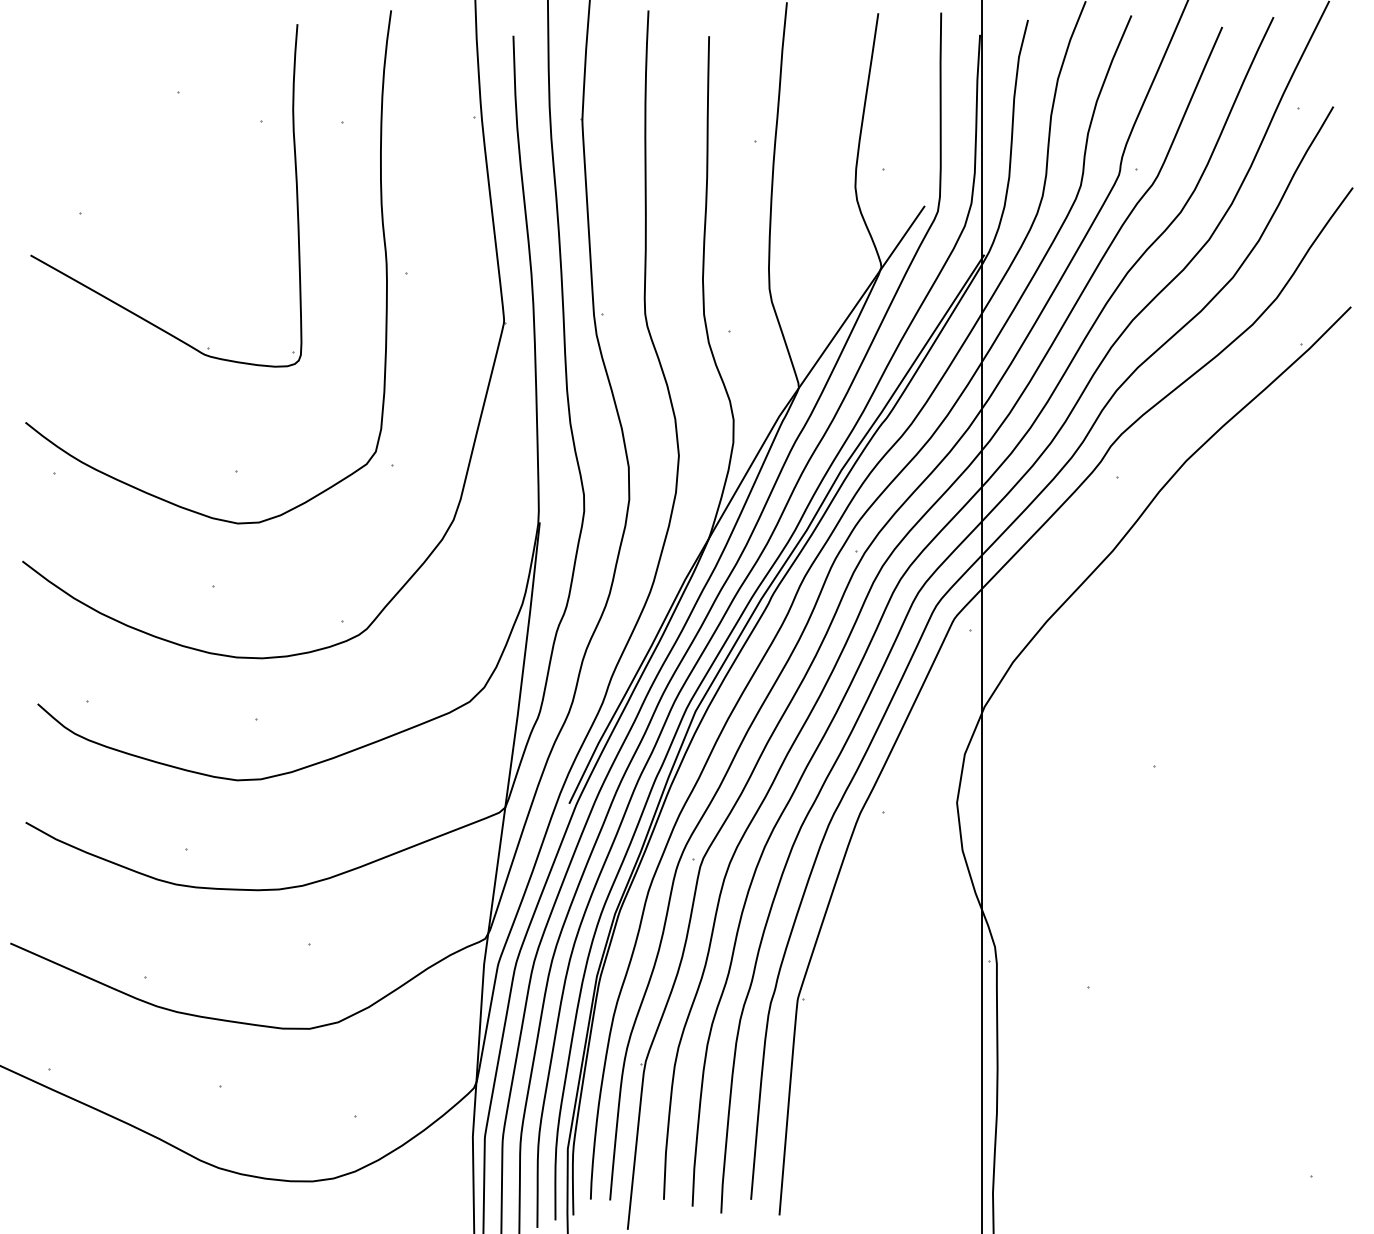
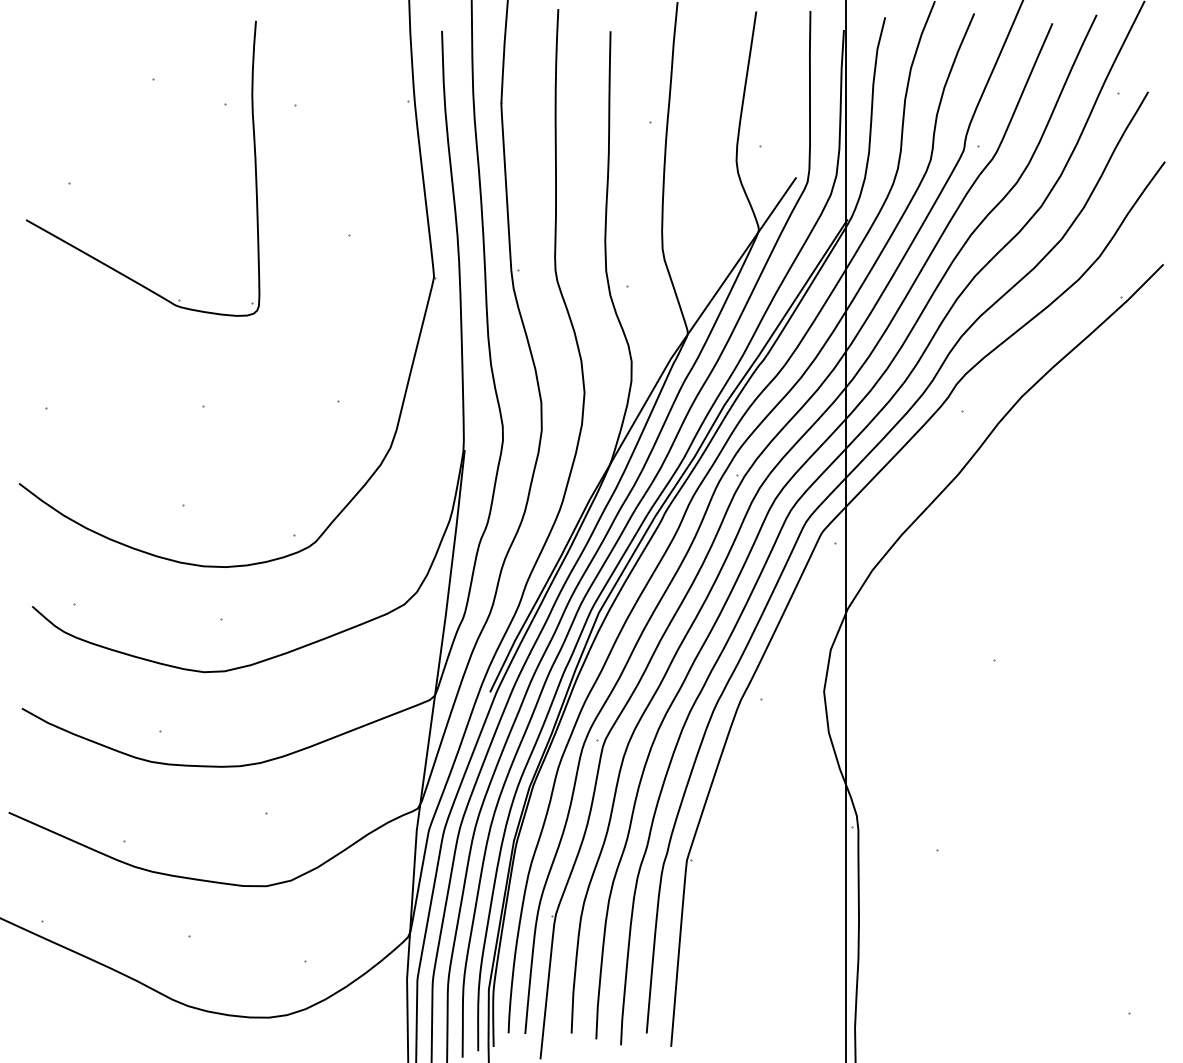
curve: (384, 251) -> (330, 216), removed

